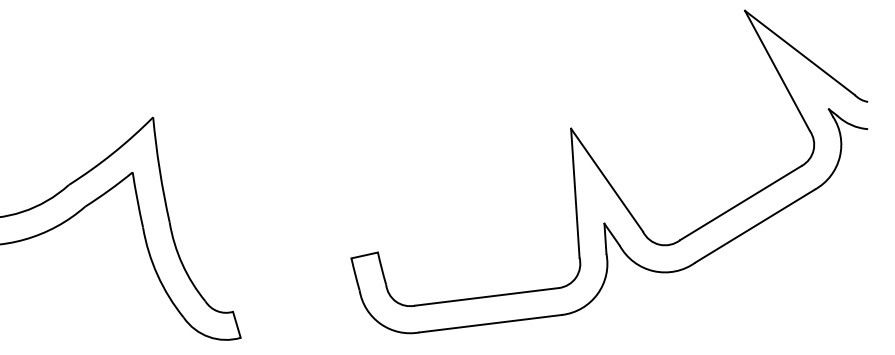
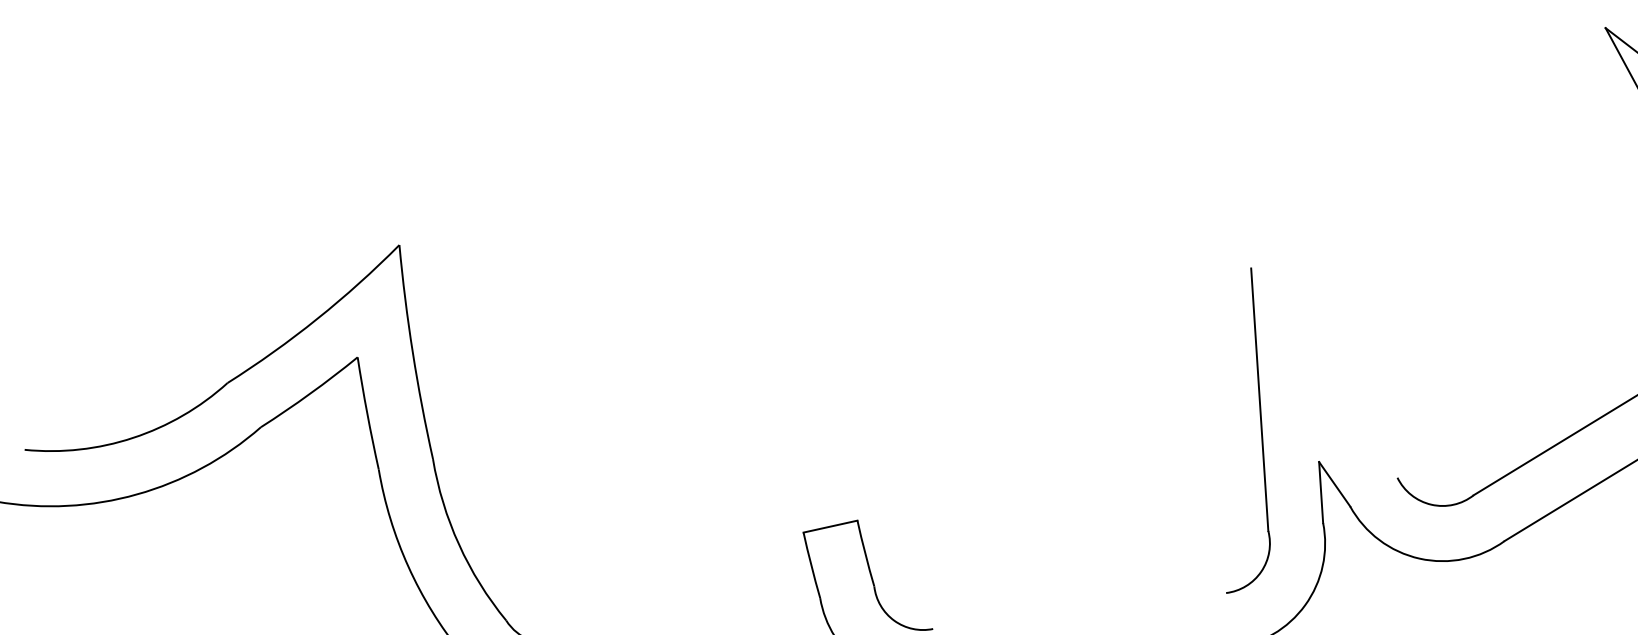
line: (606, 179) -> (1323, 371), removed
line: (486, 296) -> (1078, 610), removed

